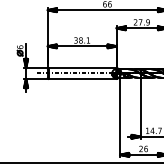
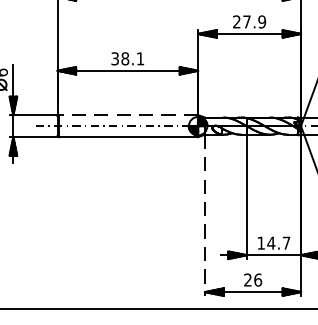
line: (82, 68) -> (128, 115), solid -> dashed
line: (120, 117) -> (205, 215), solid -> dashed

